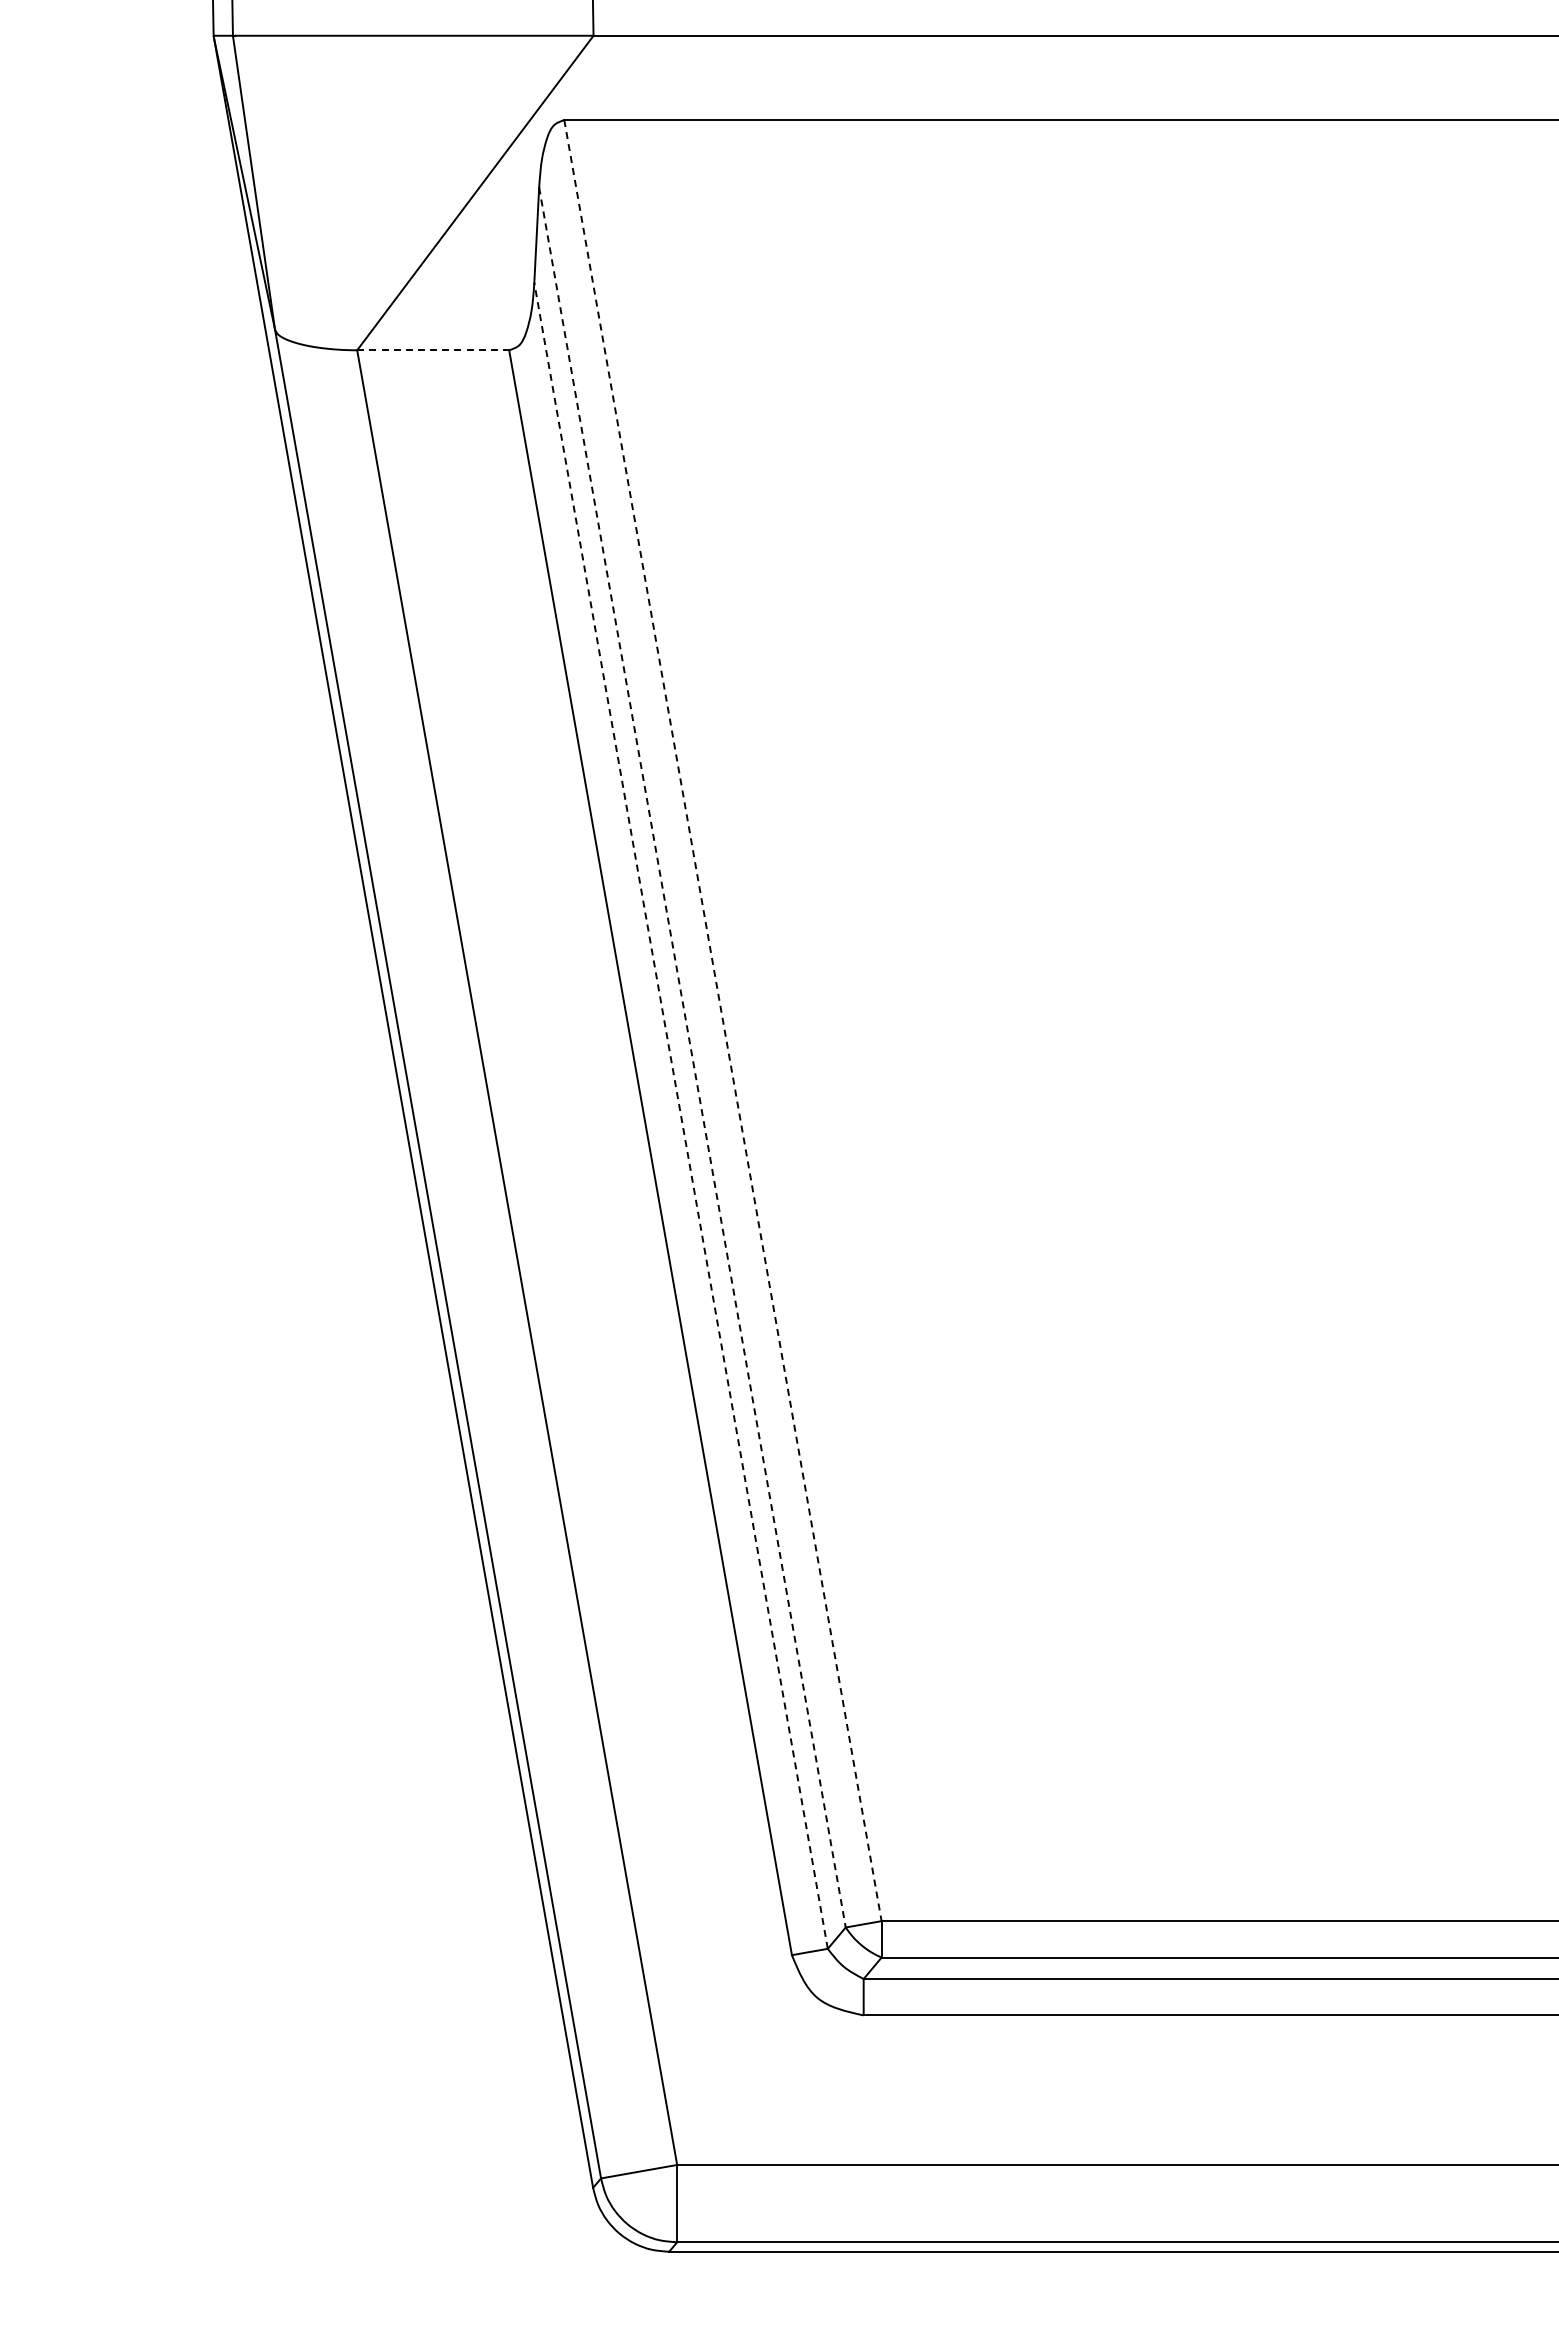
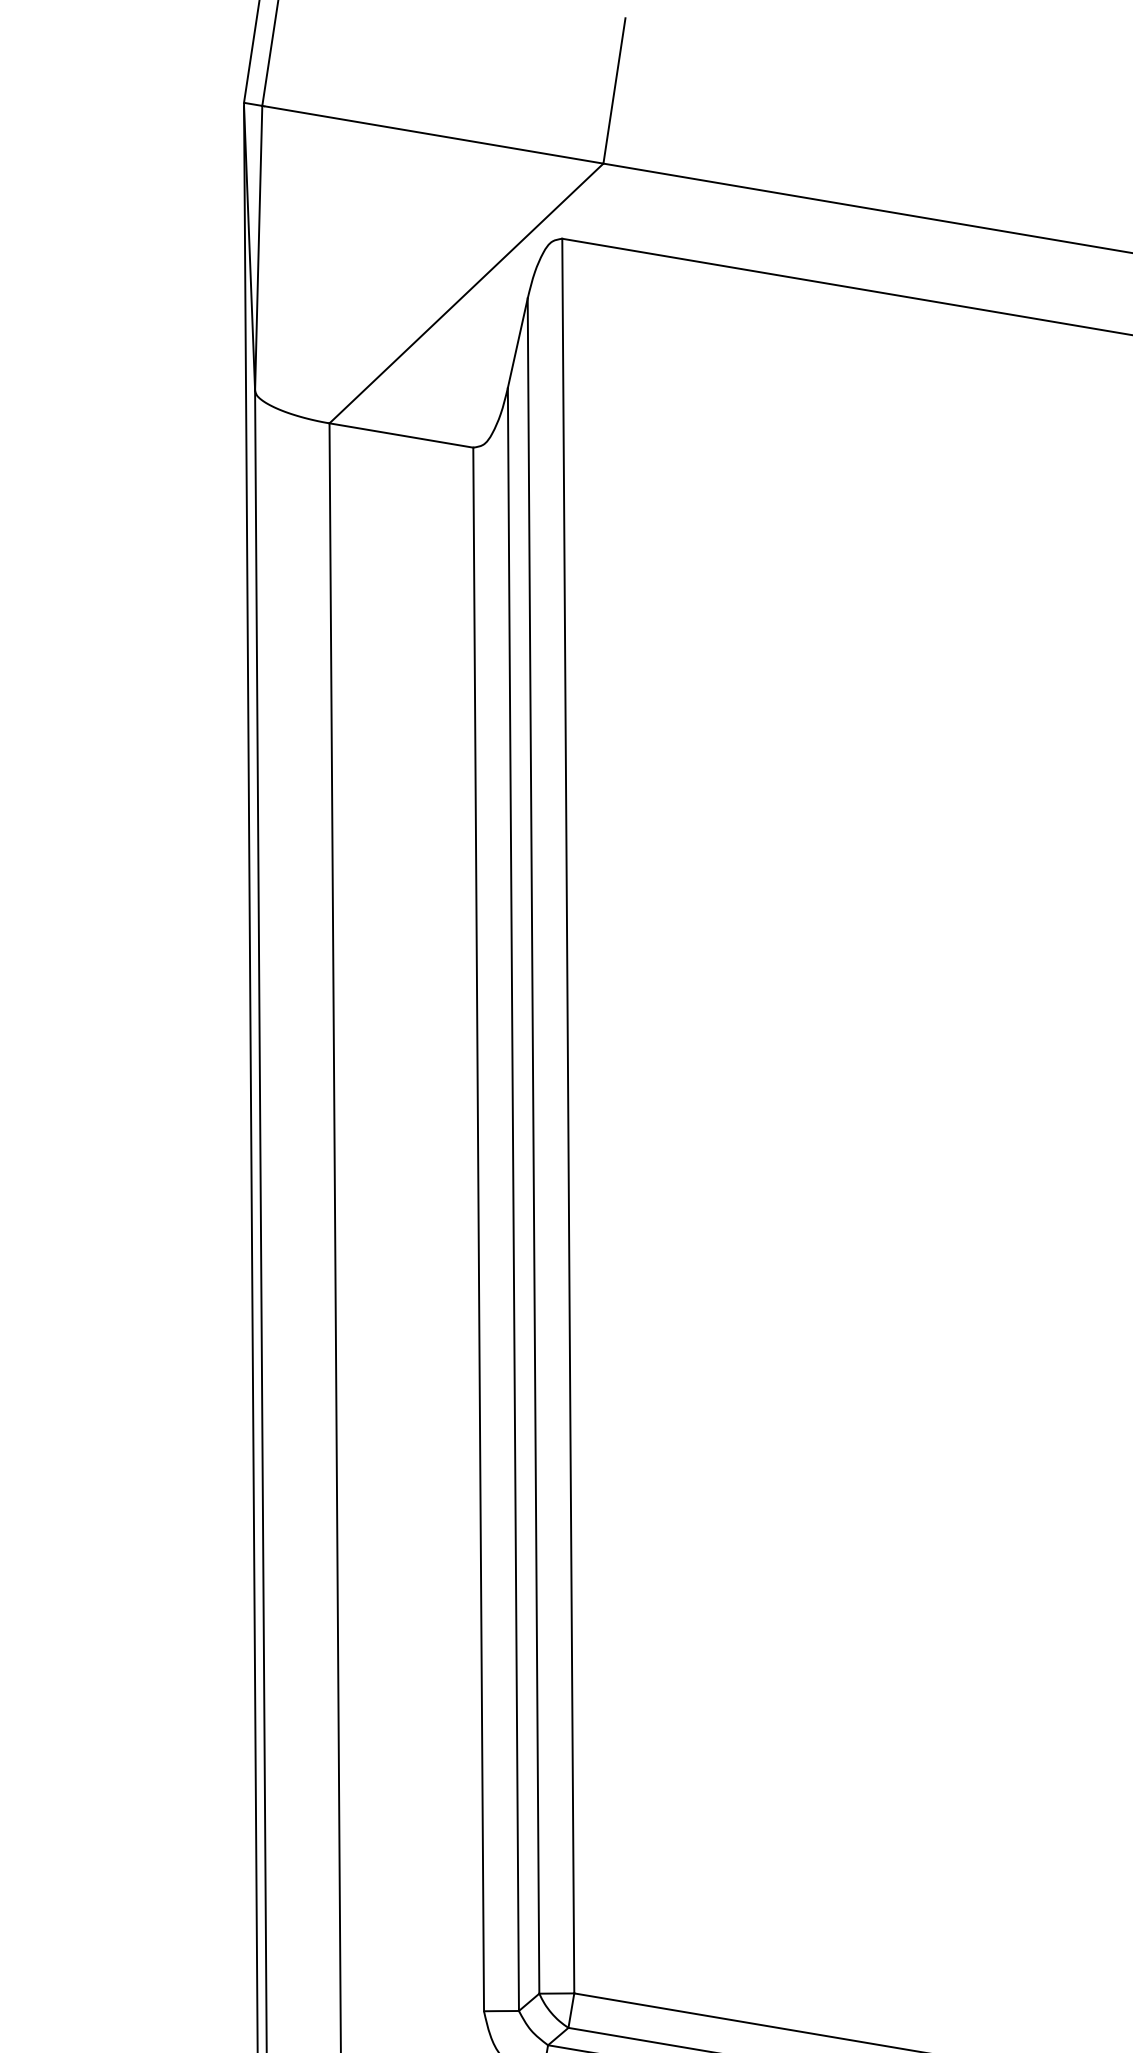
line: (433, 350) -> (401, 435), dashed -> solid
line: (723, 1021) -> (568, 1116), dashed -> solid
line: (692, 1058) -> (533, 1147), dashed -> solid
line: (681, 1115) -> (513, 1199), dashed -> solid

